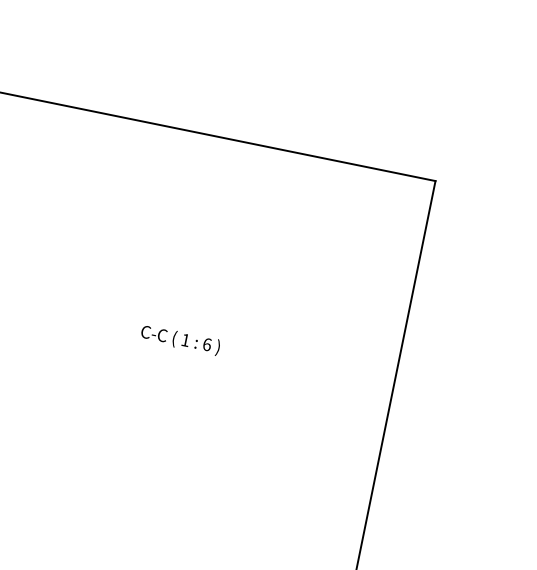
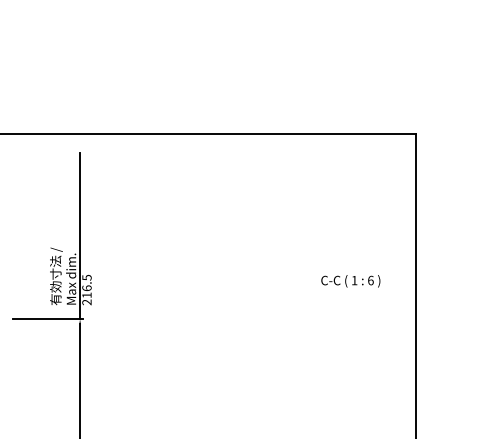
text: (180, 340) -> (350, 281), moved

